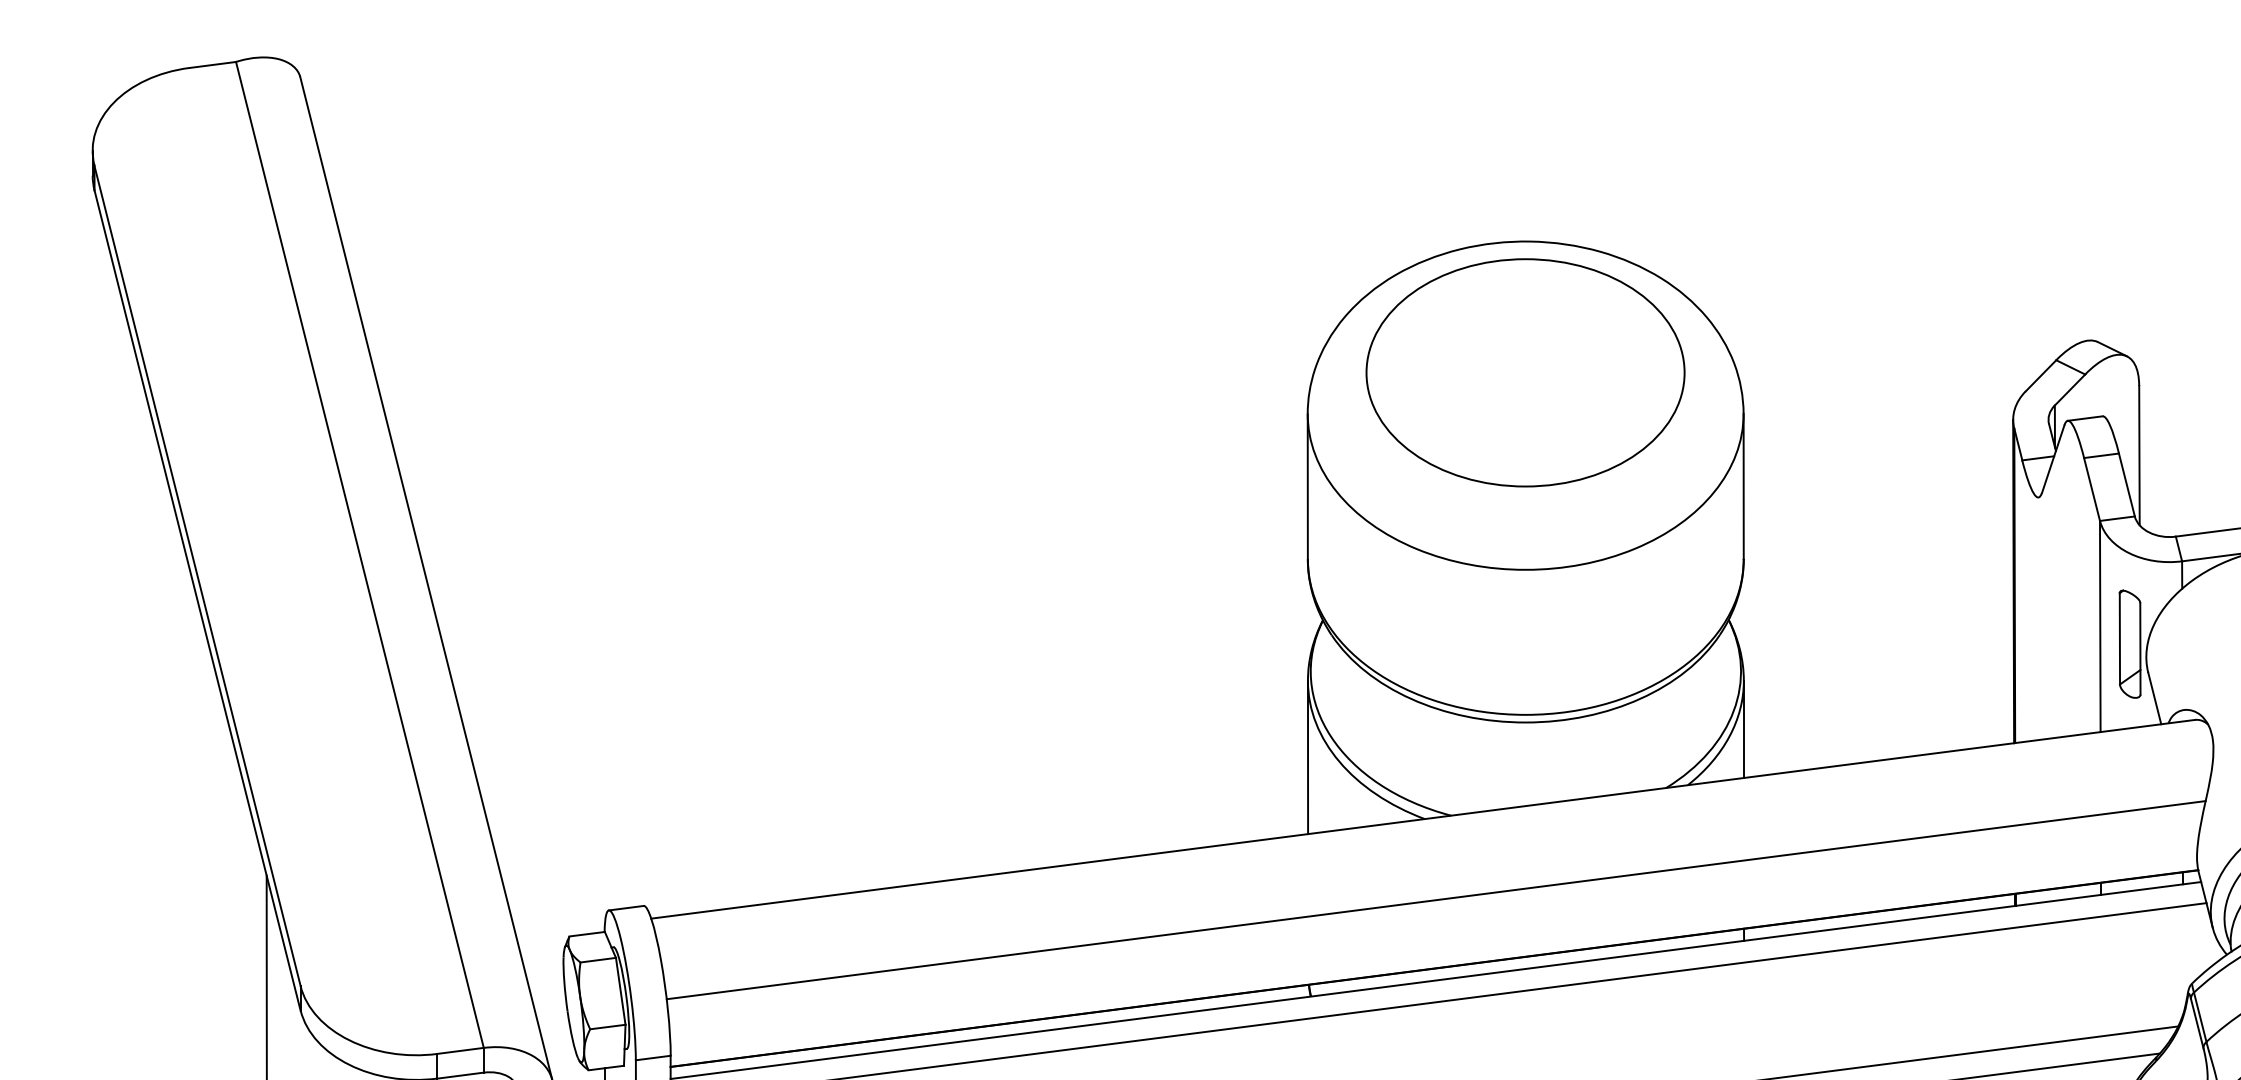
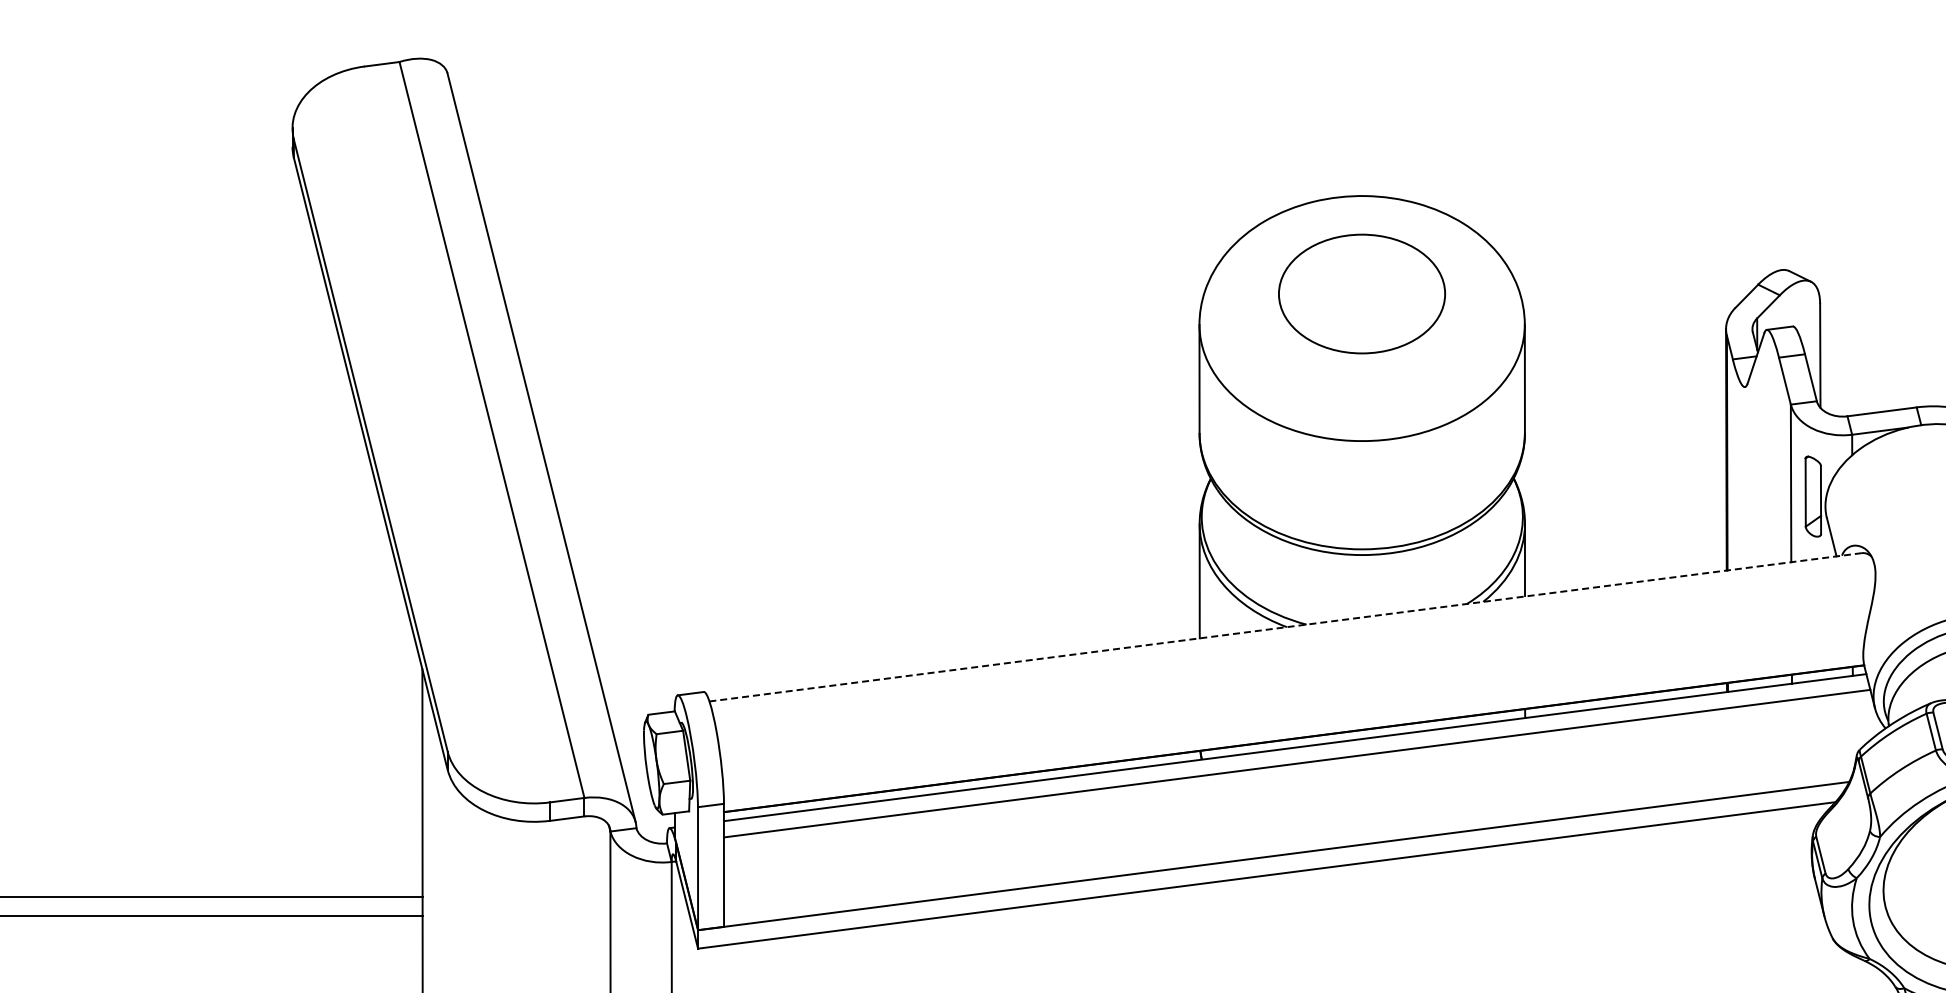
part: (1524, 372) -> (1361, 293), size x0.7
line: (1422, 819) -> (1285, 627), solid -> dashed
line: (1436, 899) -> (1295, 687), removed

